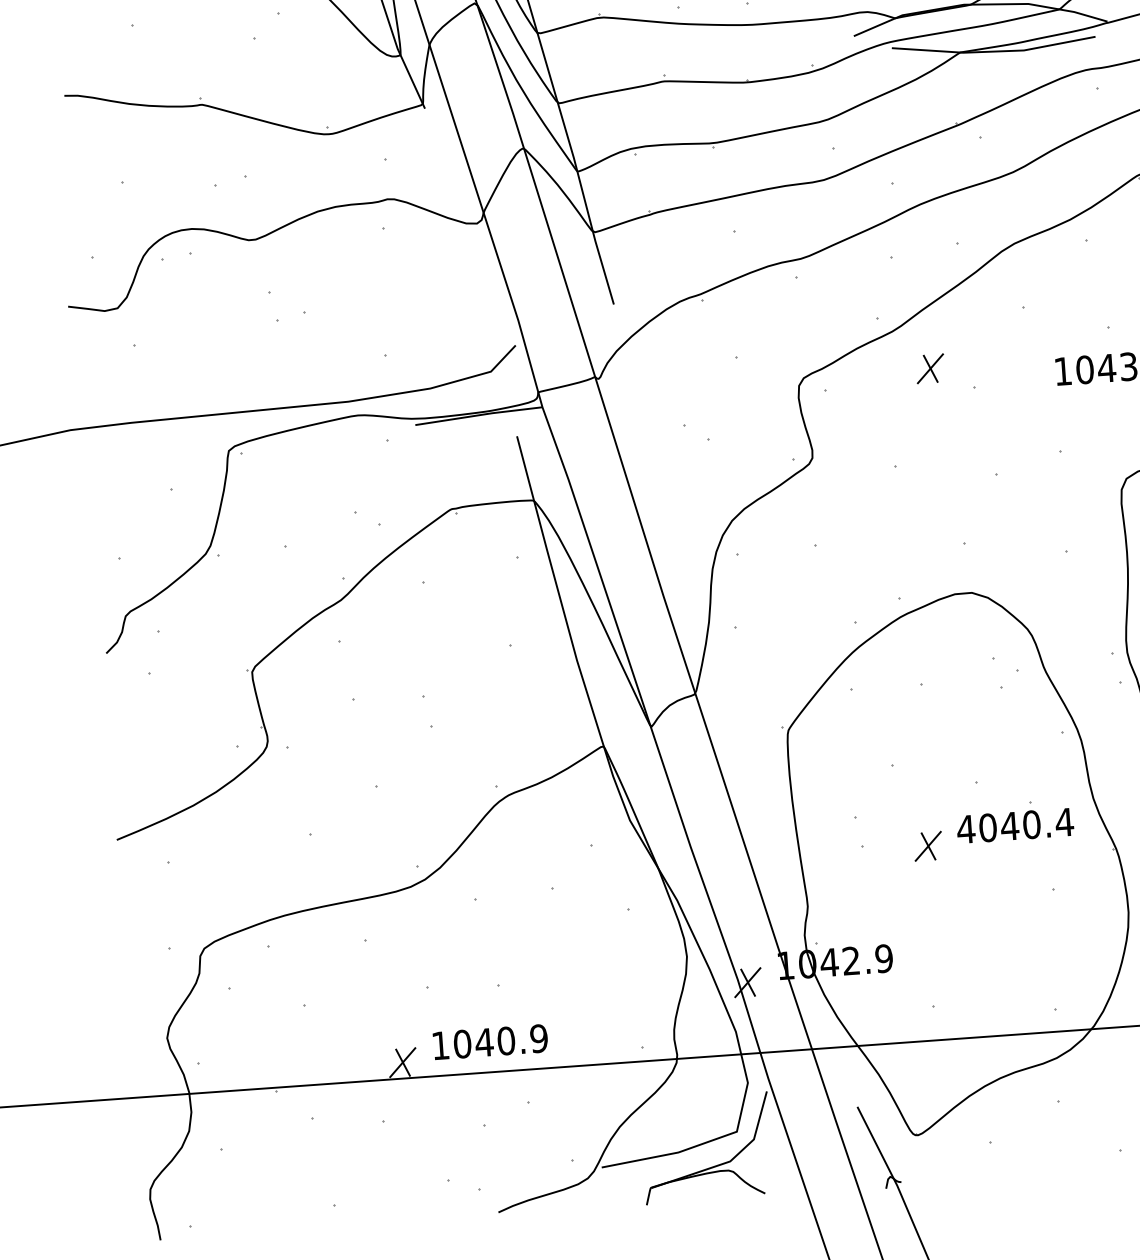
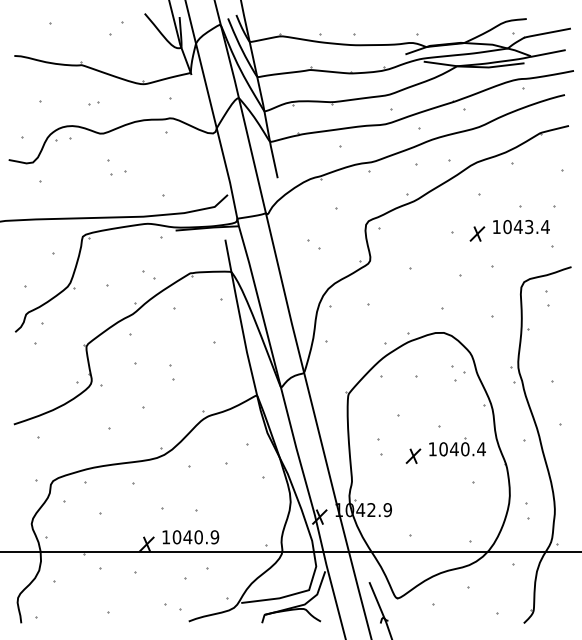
part: (231, 180) -> (93, 103), size x0.62
part: (930, 367) -> (477, 233), moved
text: (965, 829) -> (432, 449), 4040.4 -> 1040.4

